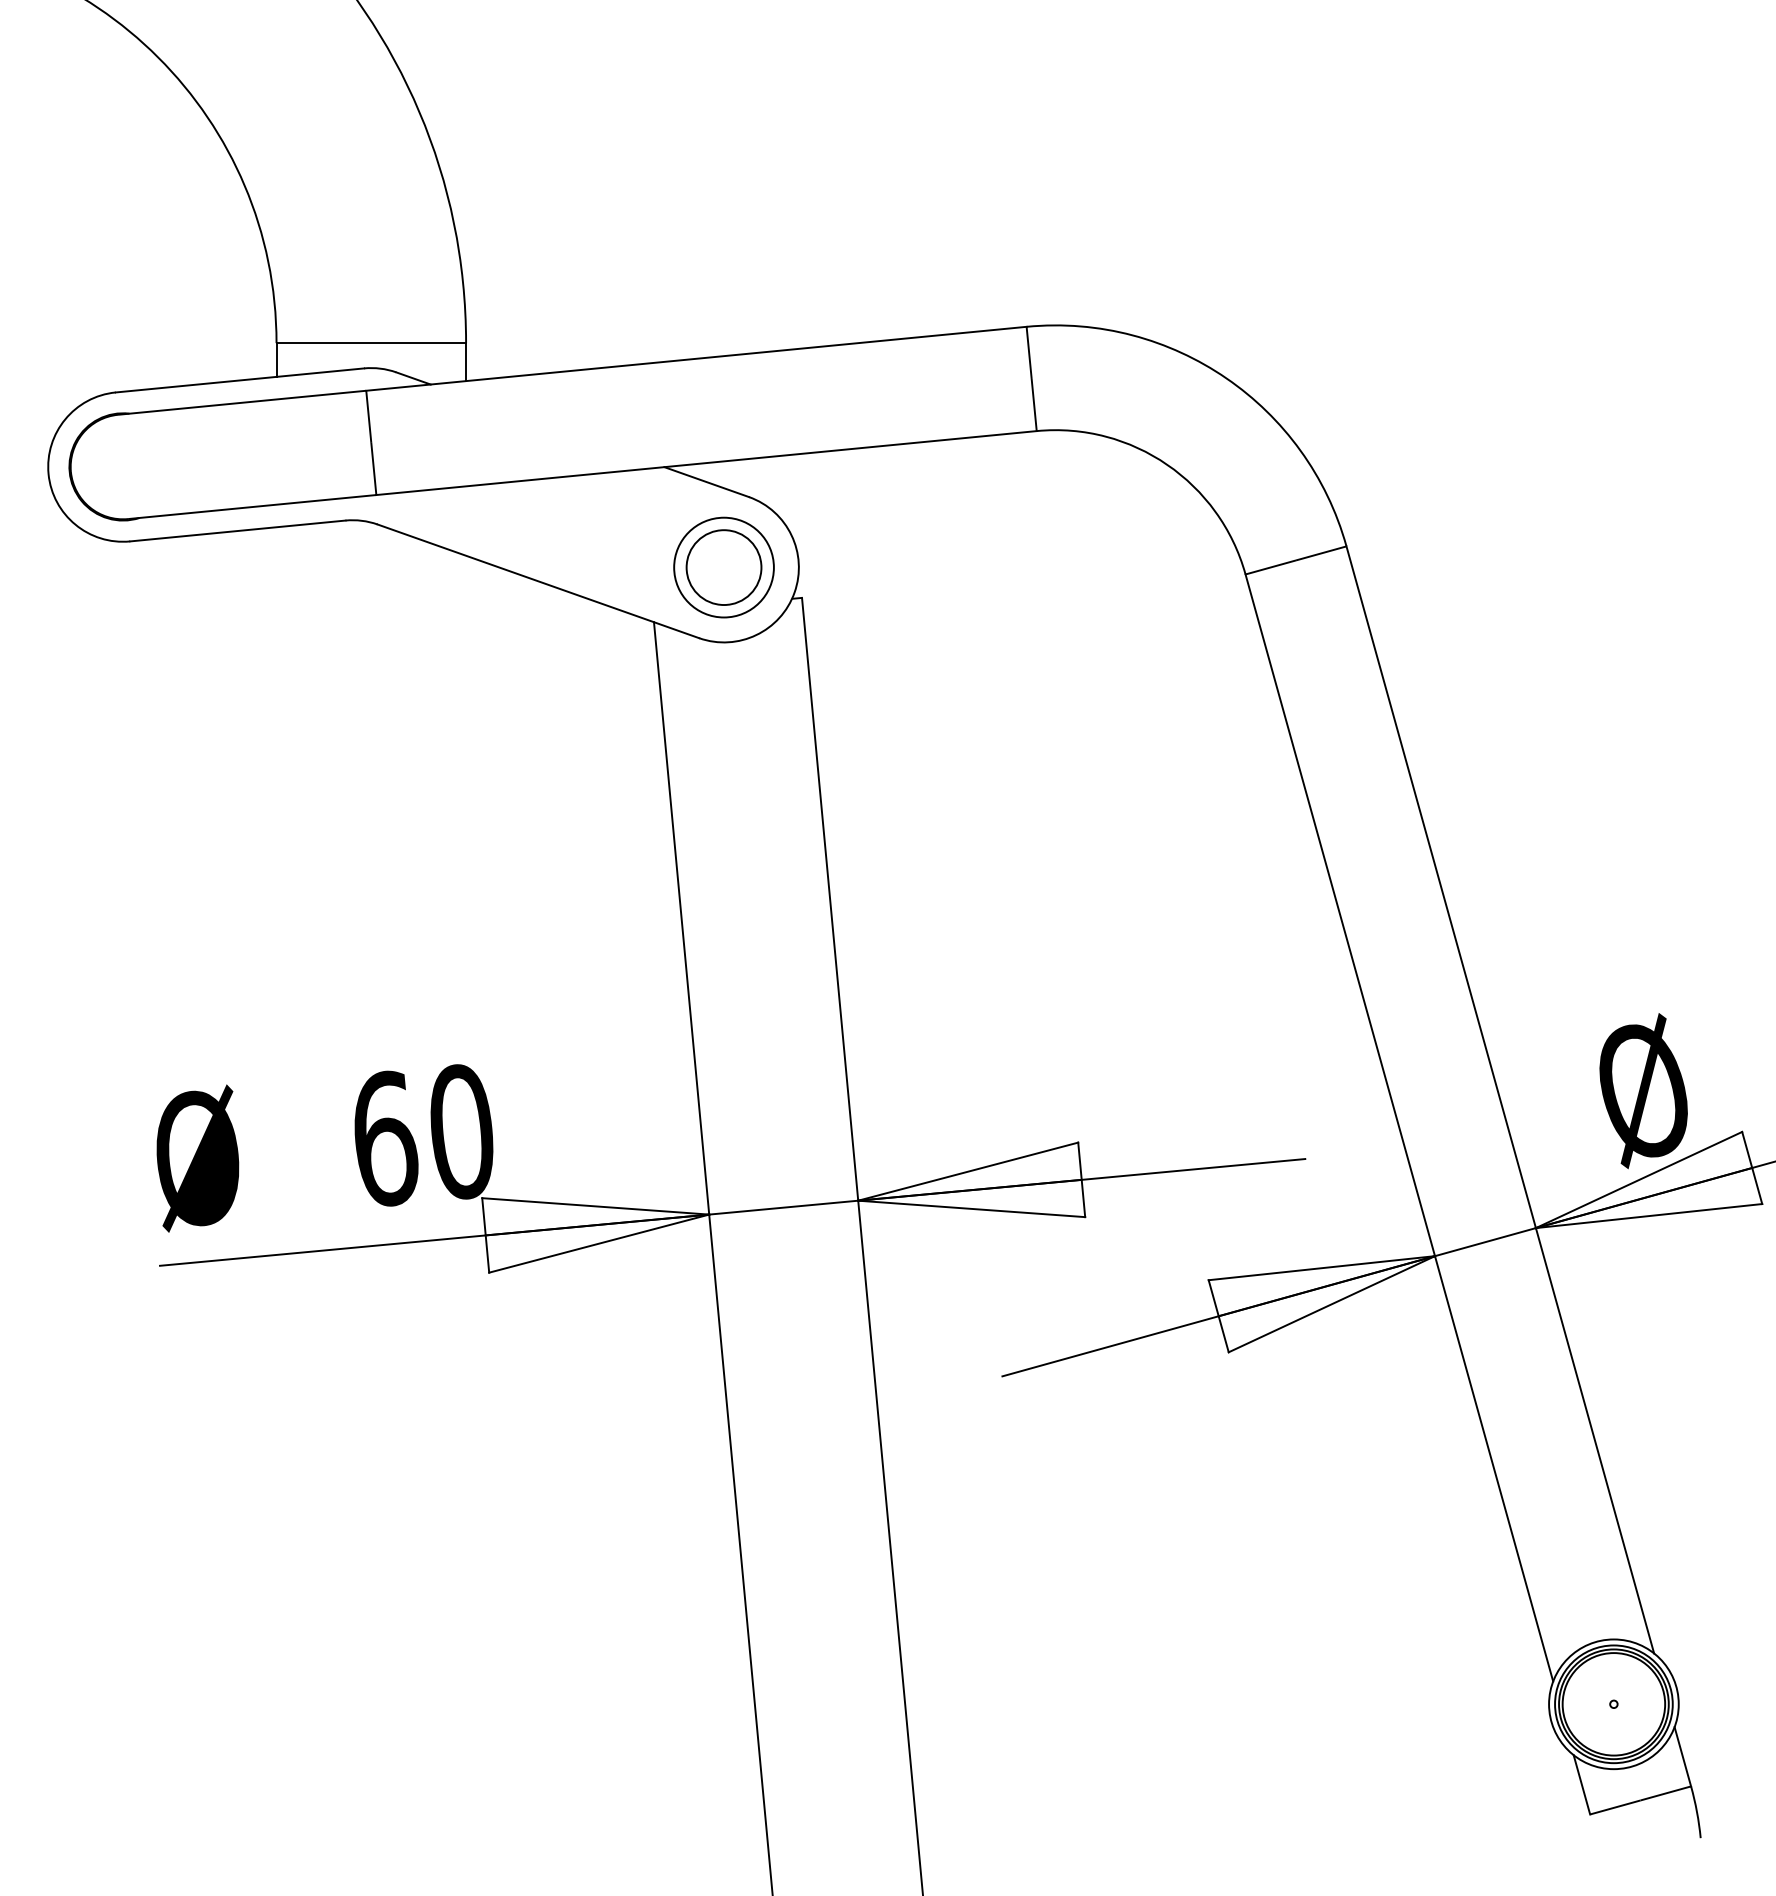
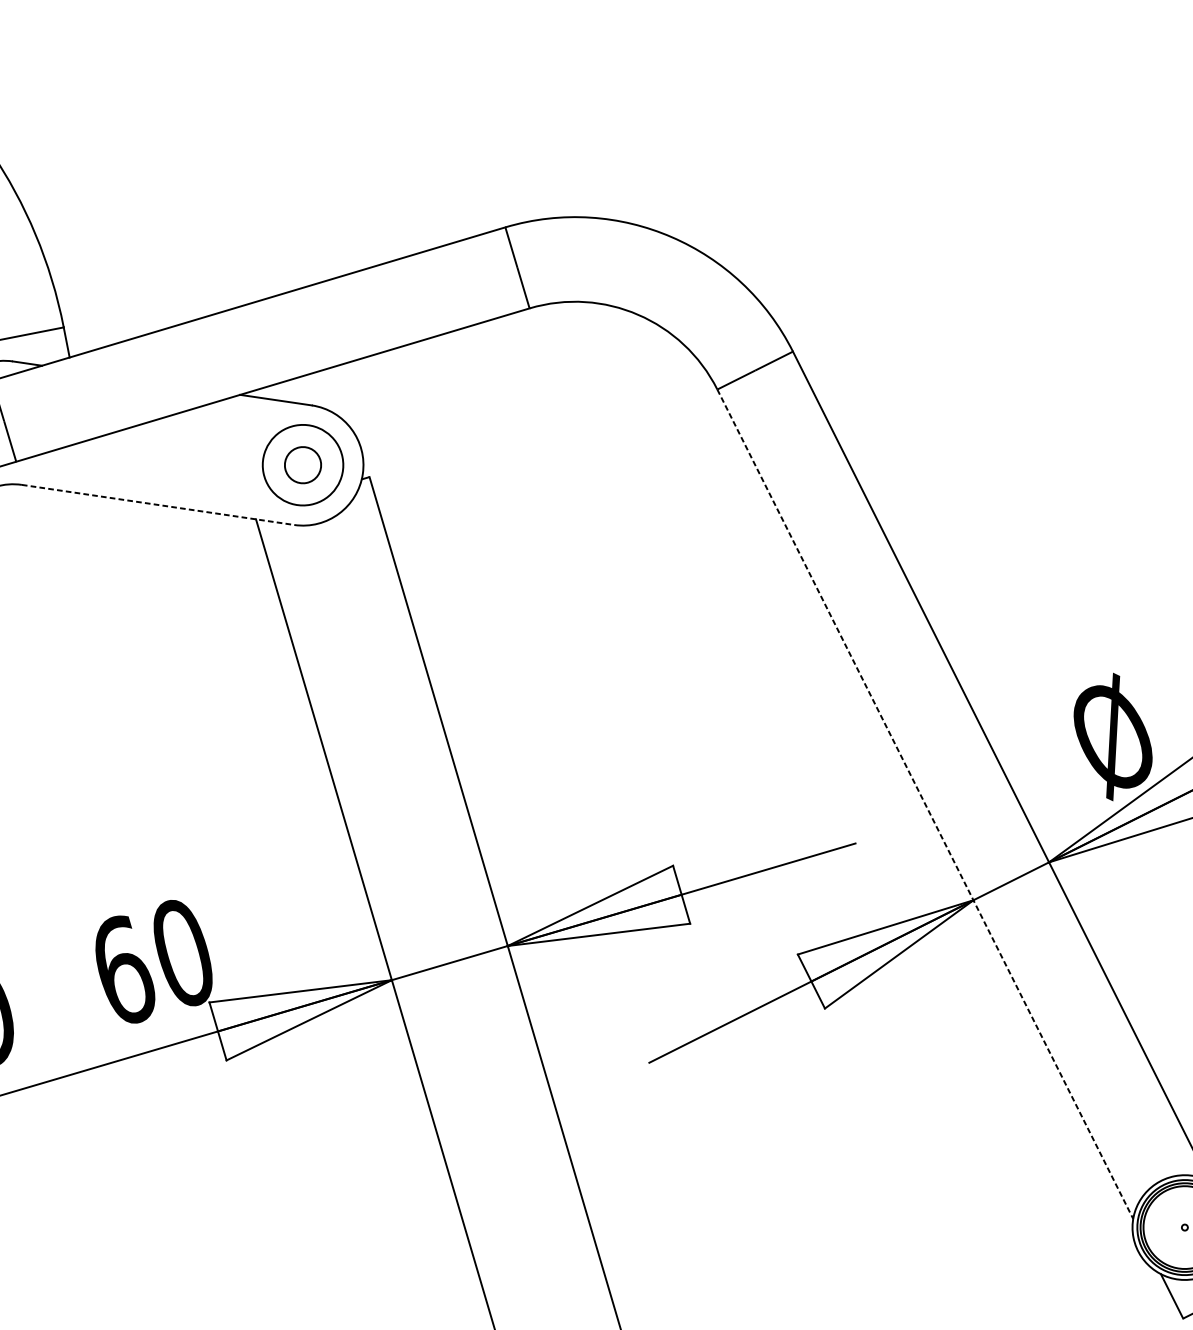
circle: (723, 567) -> (302, 465), size x0.6
line: (538, 581) -> (158, 505), solid -> dashed
line: (1399, 1128) -> (925, 804), solid -> dashed

